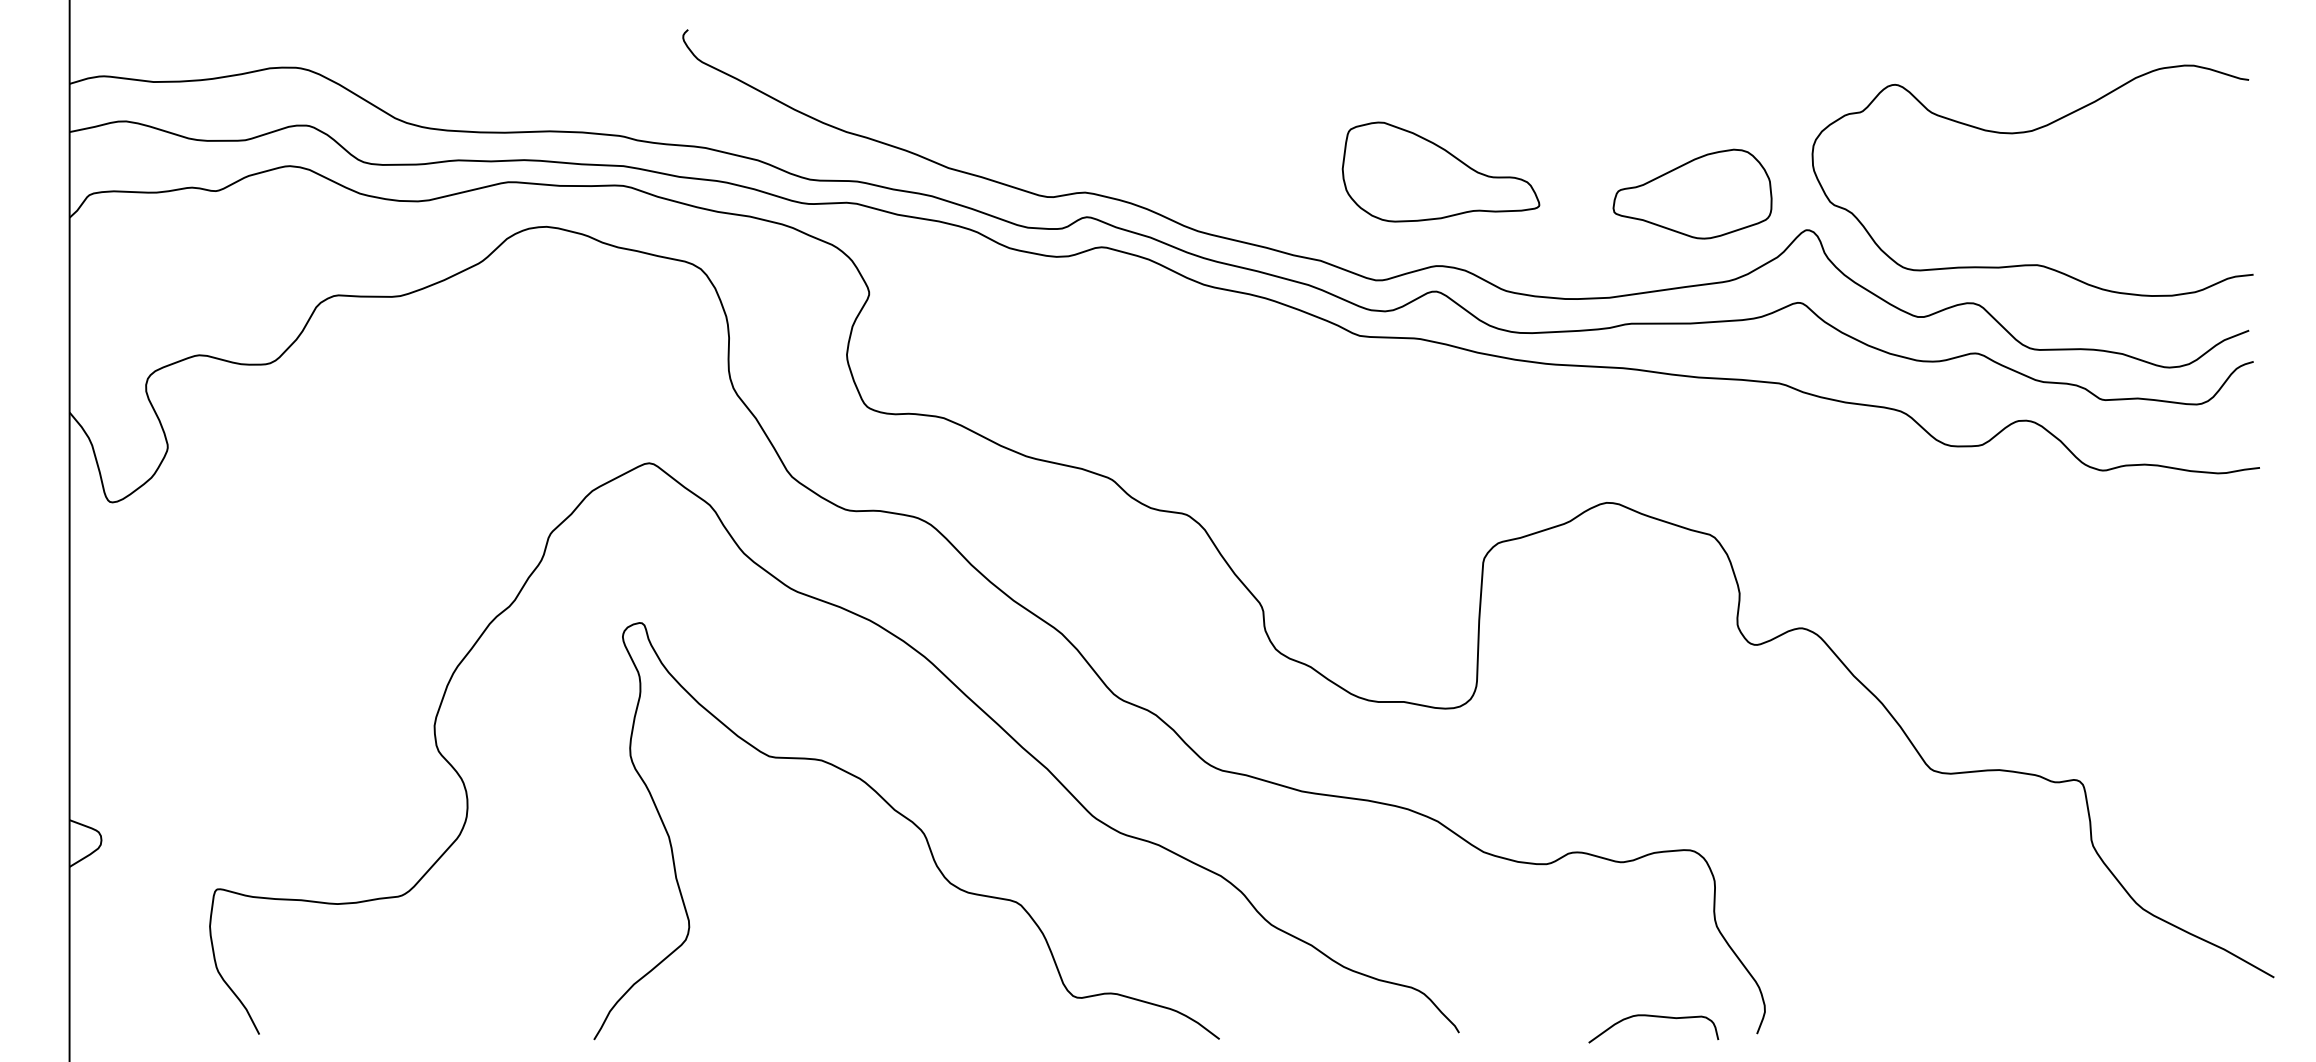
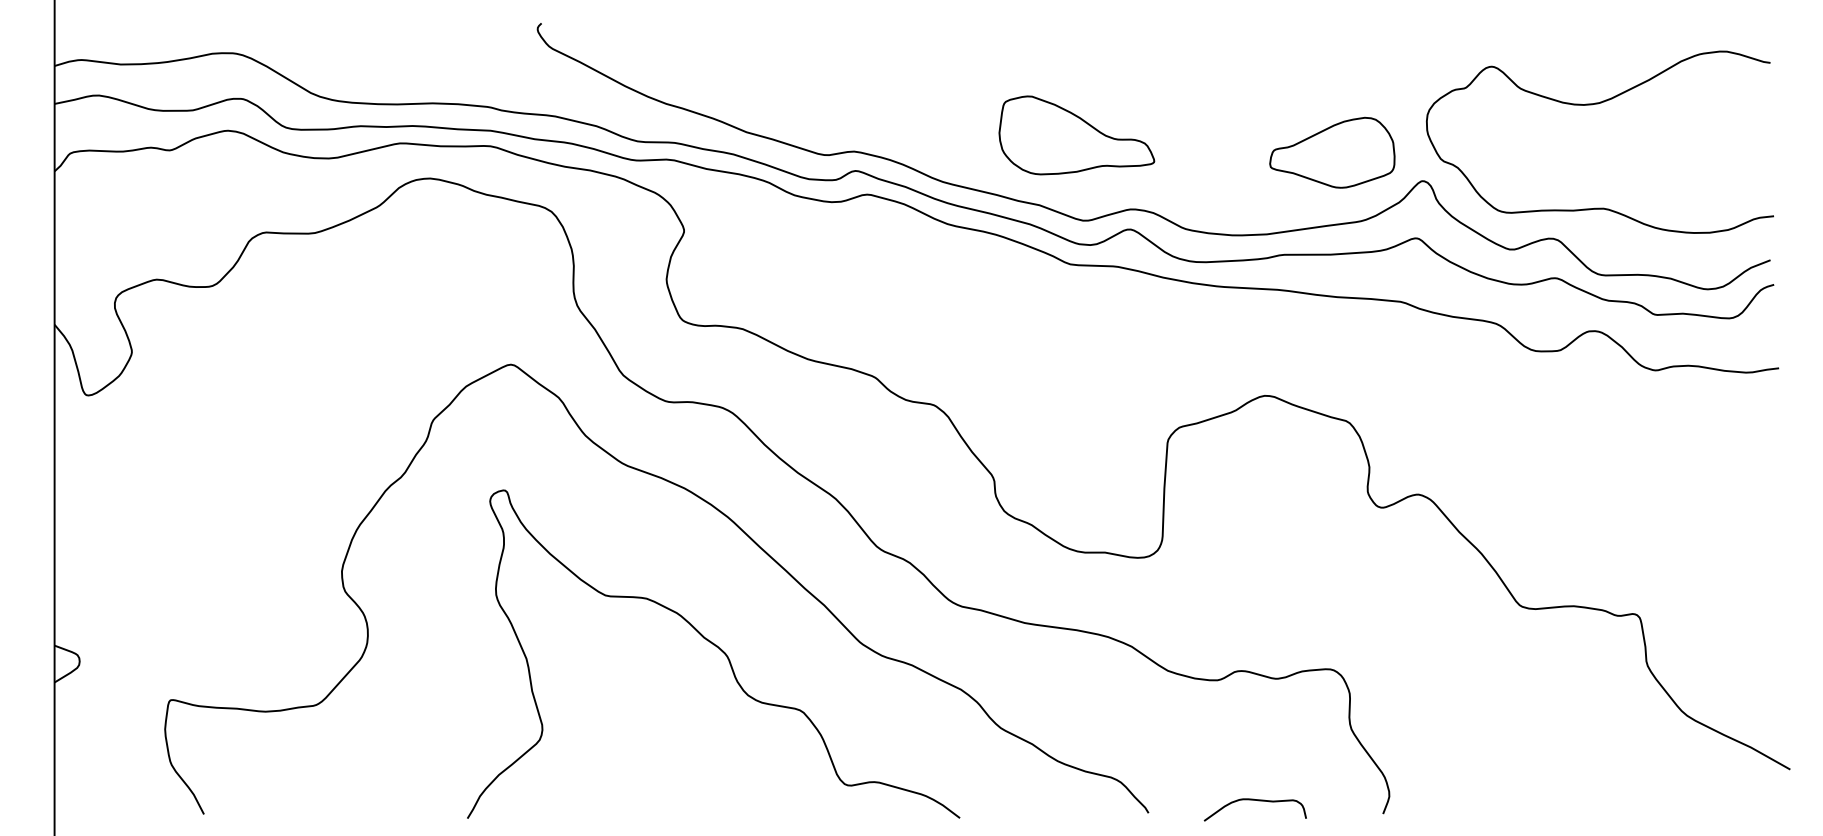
part: (1440, 171) -> (1076, 134), moved
curve: (1654, 1017) -> (1255, 801), moved

